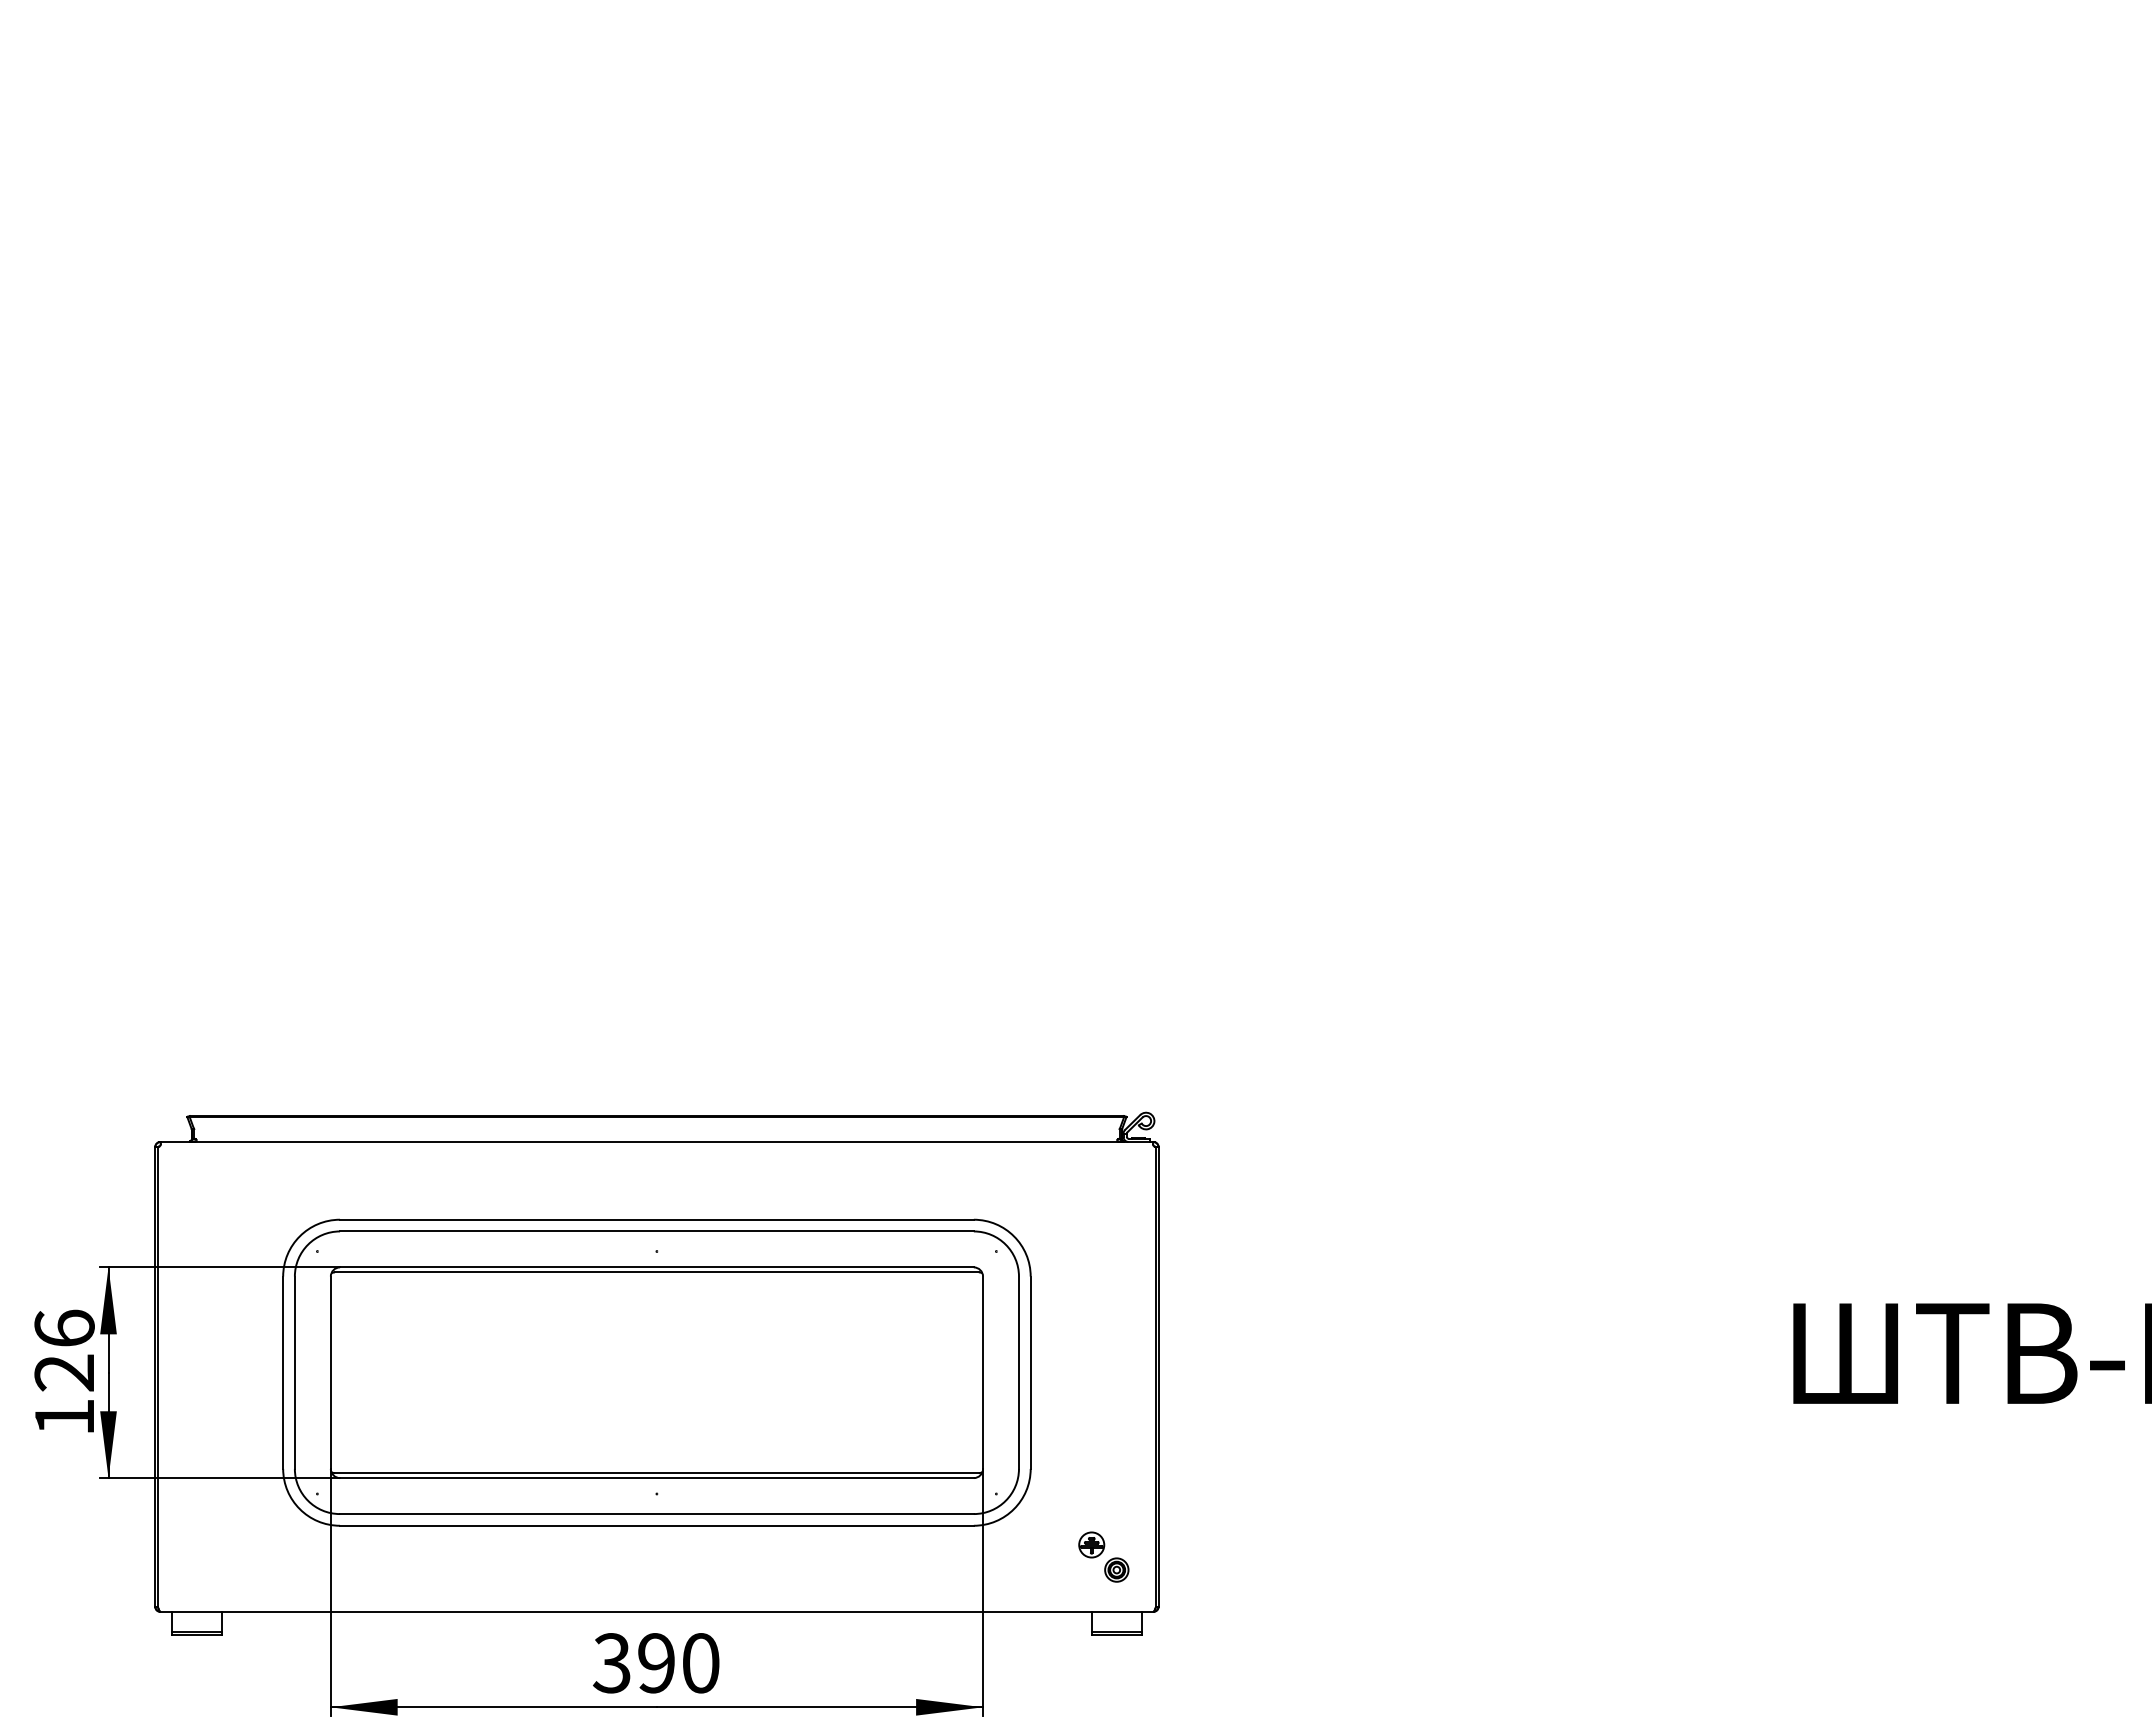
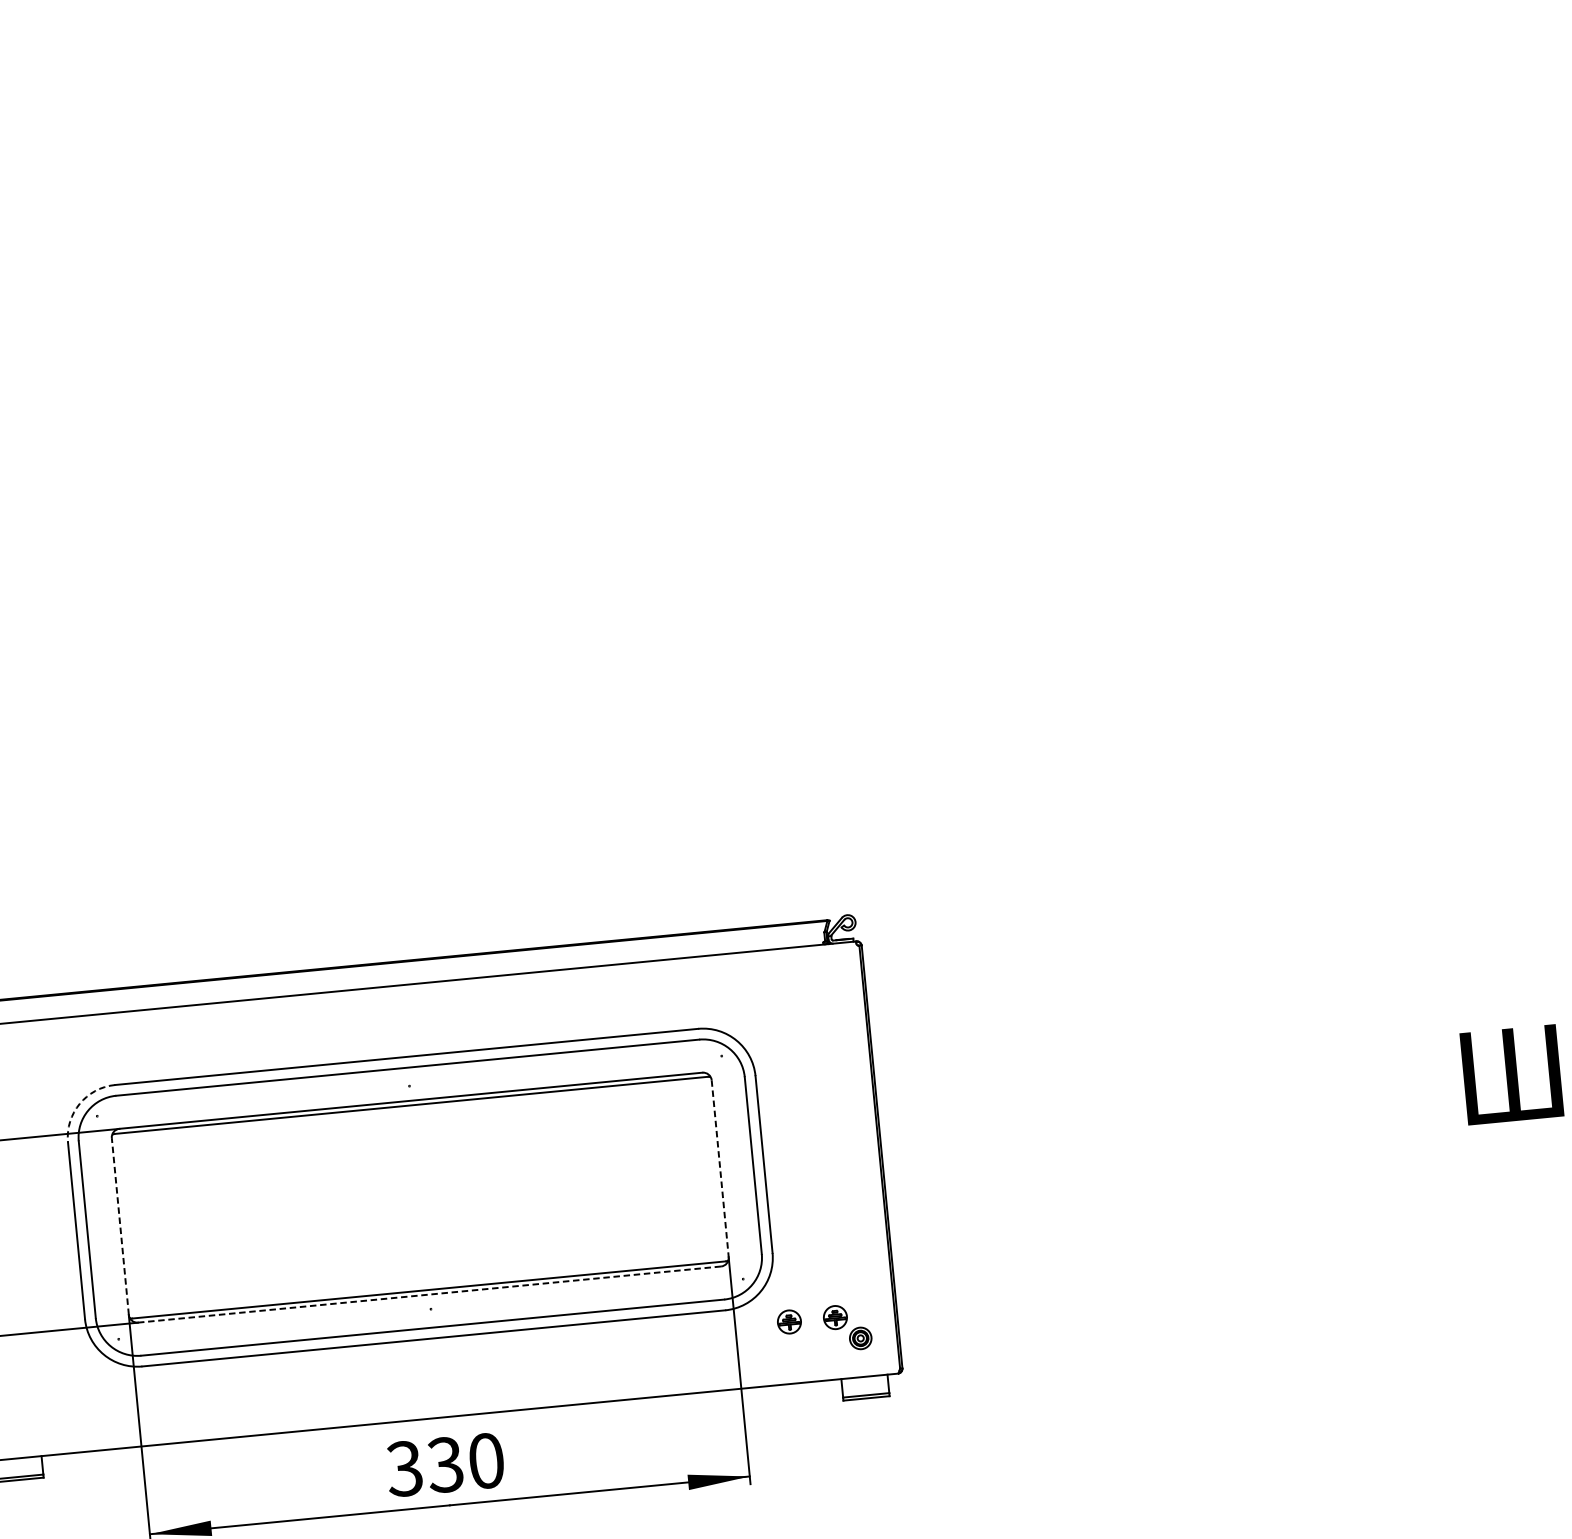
arc: (299, 1236) -> (79, 1104), solid -> dashed
line: (330, 1372) -> (120, 1226), solid -> dashed
line: (983, 1373) -> (720, 1169), solid -> dashed
line: (656, 1478) -> (429, 1294), solid -> dashed
part: (1041, 1544) -> (789, 1321), added
text: (655, 1663) -> (444, 1465), 390 -> 330

